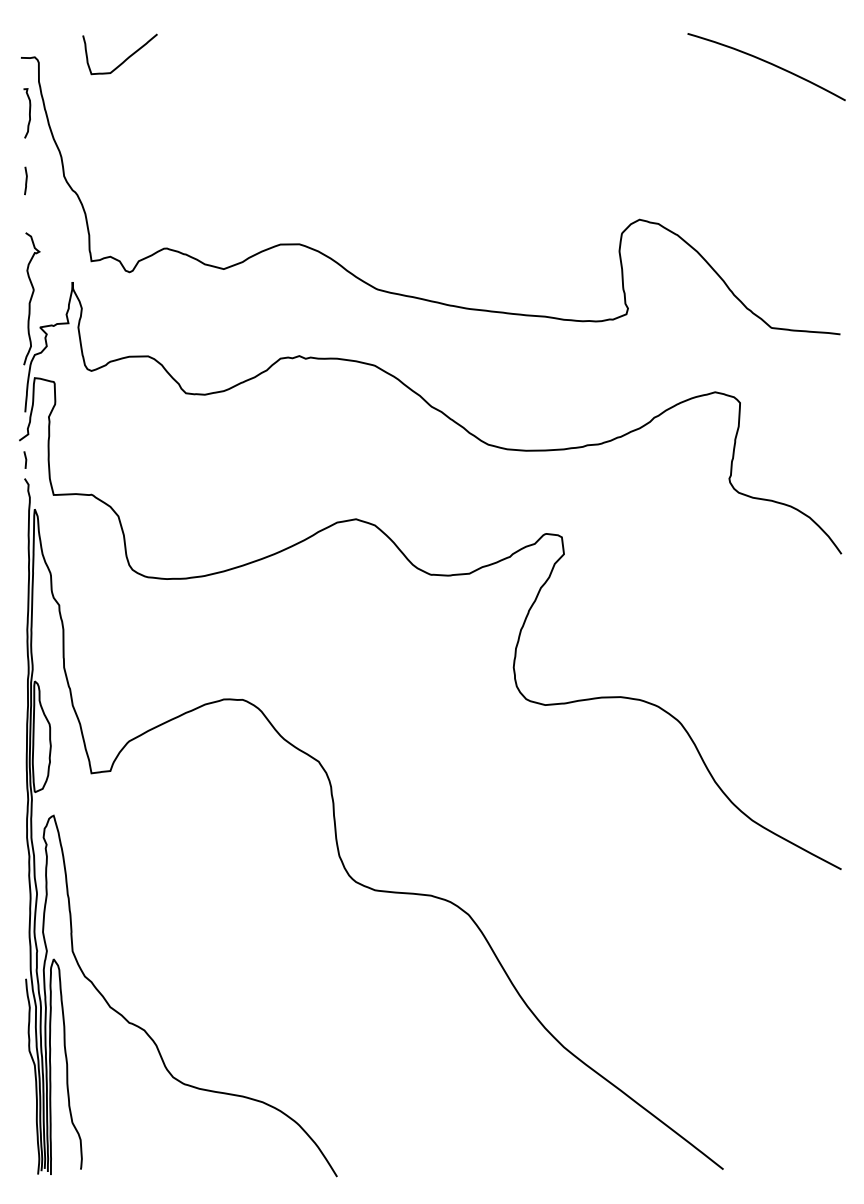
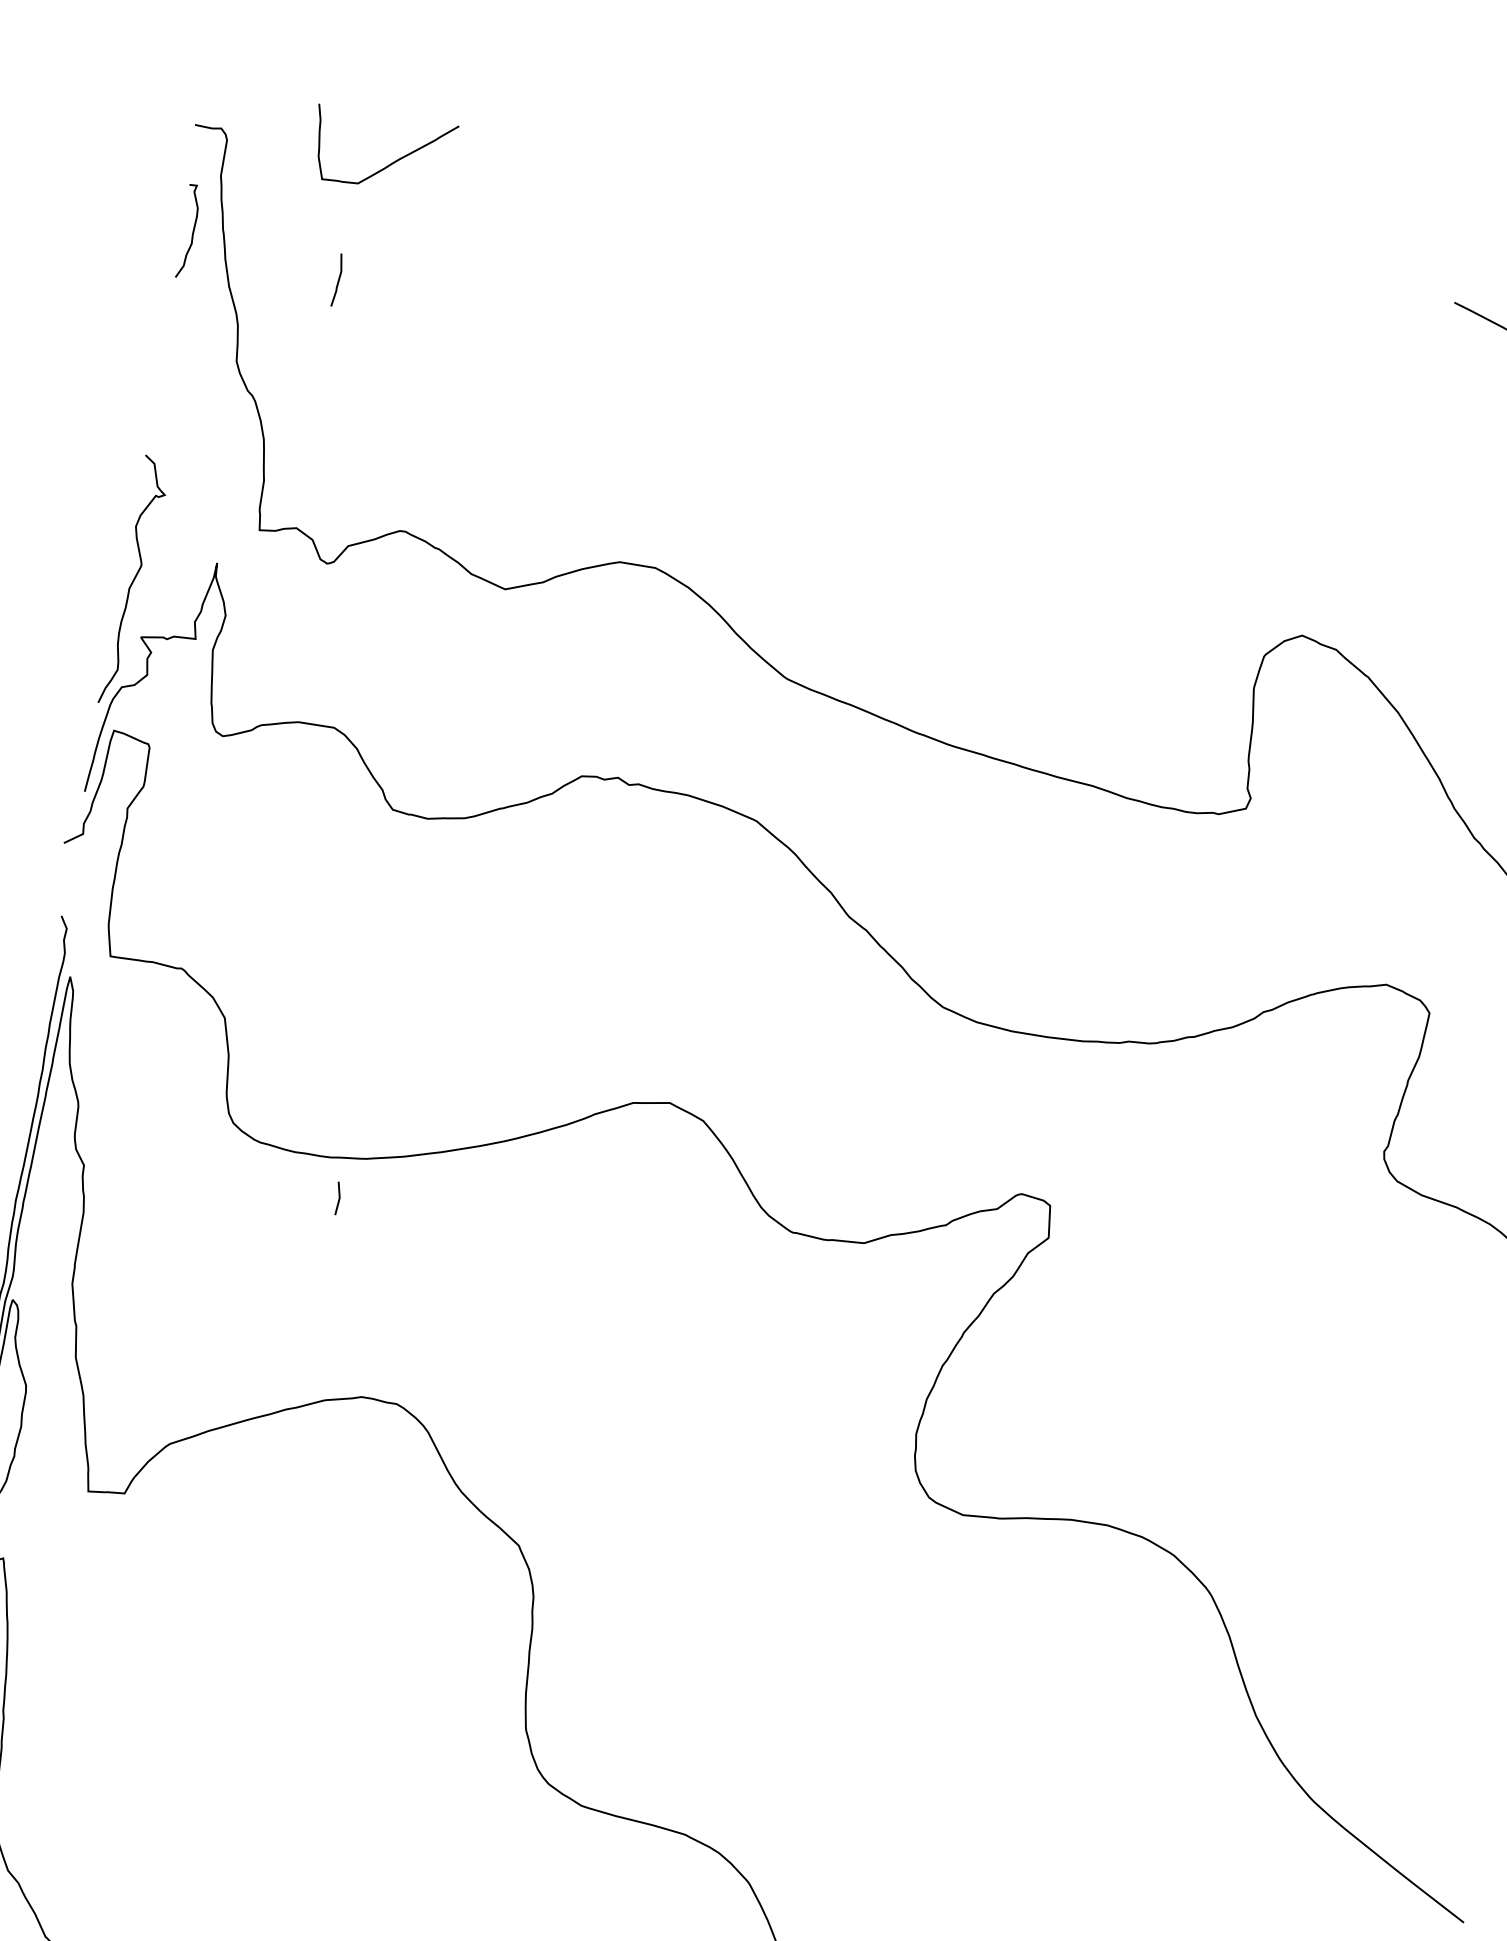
line: (25, 180) -> (337, 279), moved
line: (25, 459) -> (338, 1197), moved

